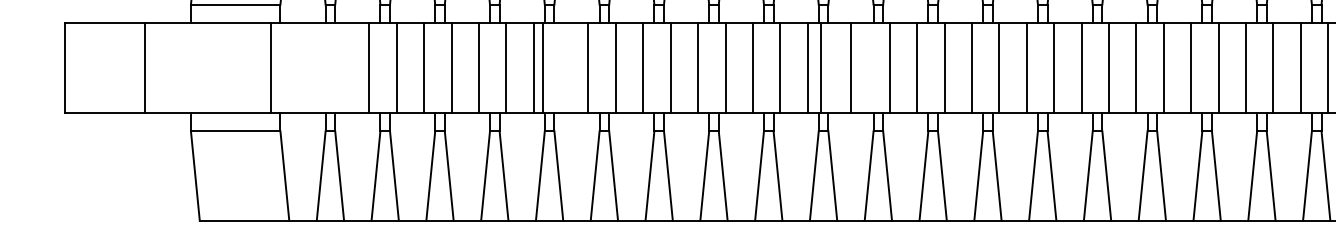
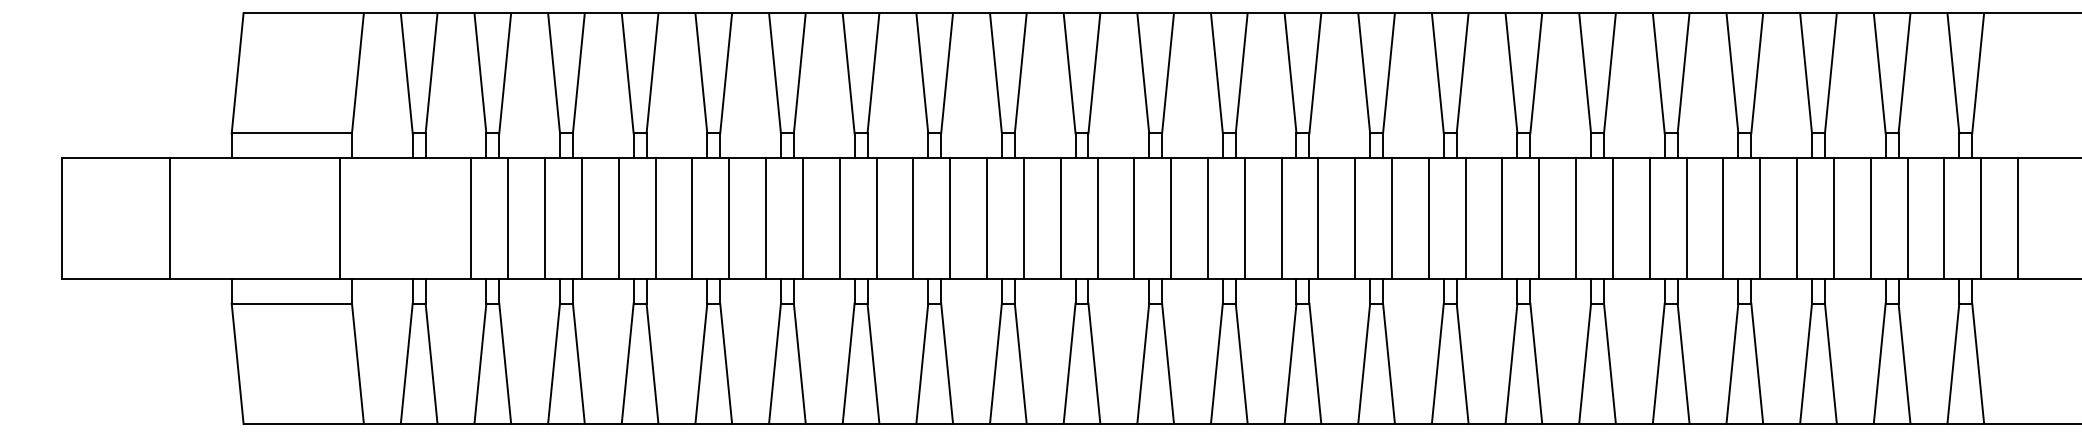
line: (543, 68) -> (729, 218), moved
line: (820, 68) -> (1097, 218), moved
line: (850, 68) -> (1134, 218), moved

